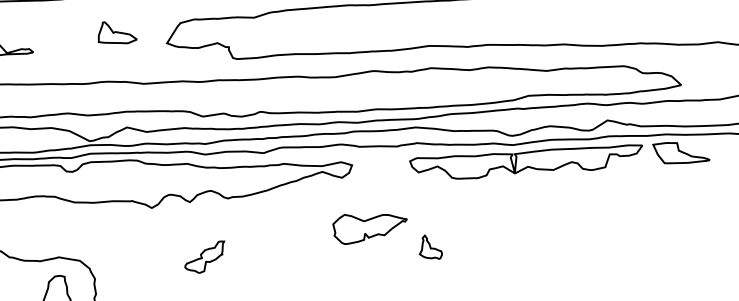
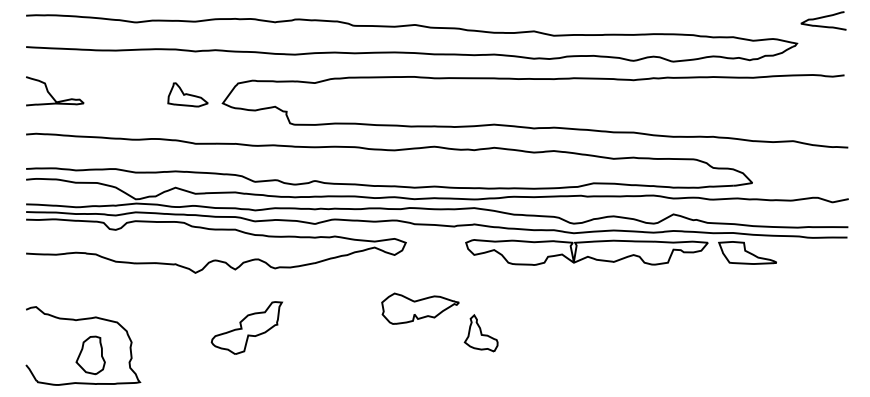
part: (116, 32) -> (187, 94), moved
part: (429, 247) -> (480, 333), size x1.43
part: (204, 257) -> (246, 327), size x1.67

